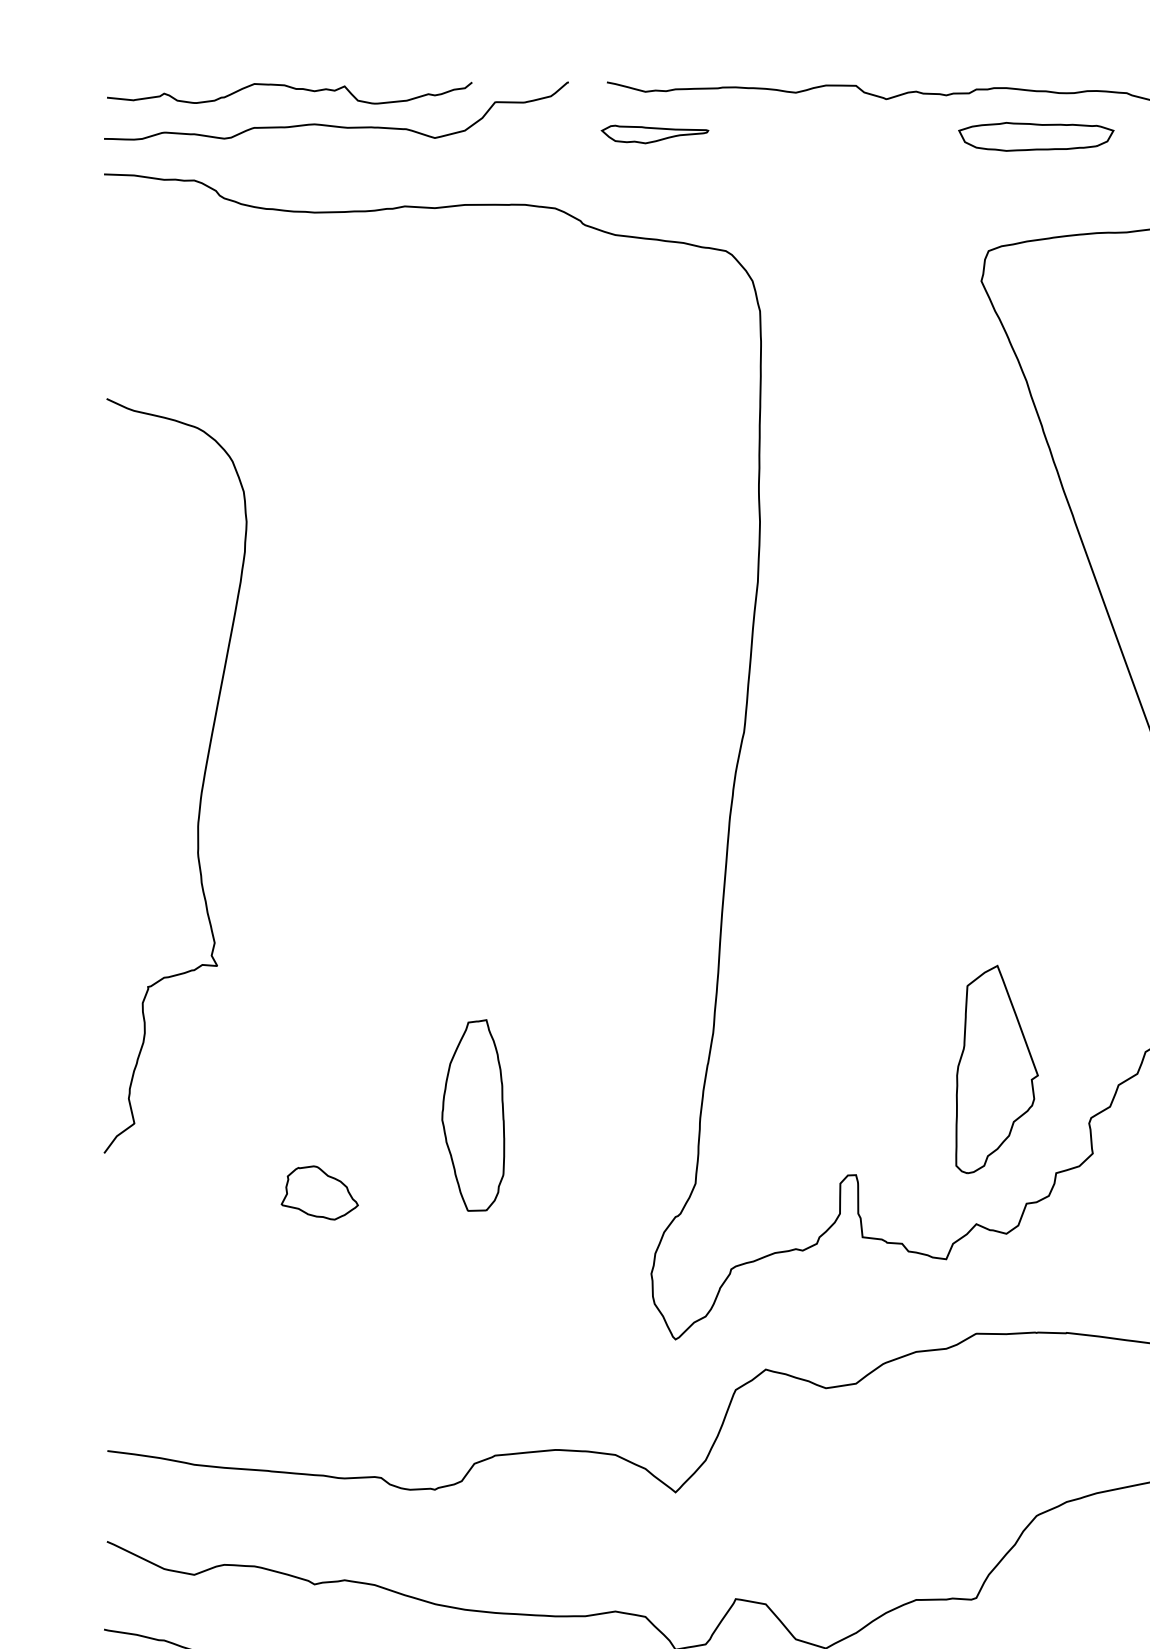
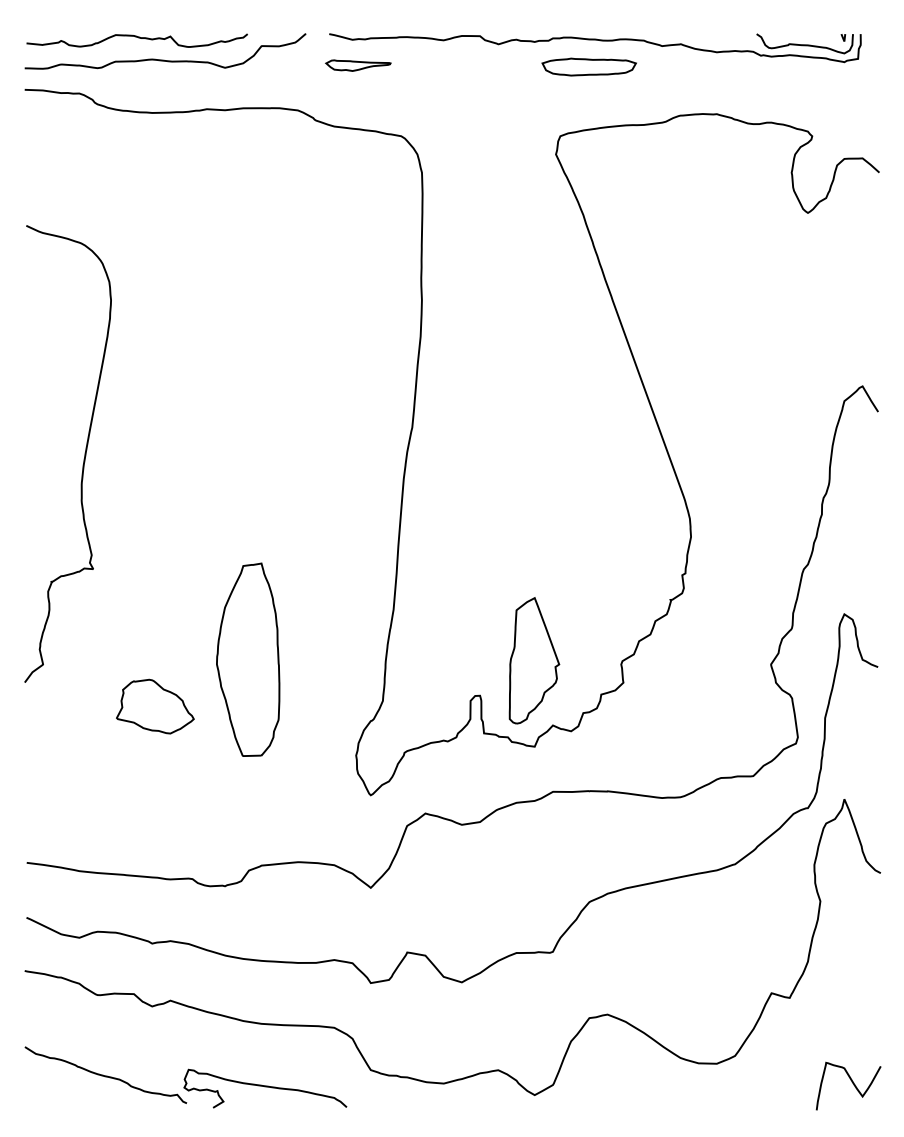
part: (997, 1068) -> (534, 660), moved
part: (473, 1115) -> (248, 659), size x1.67
part: (319, 1192) -> (155, 706), size x1.67

